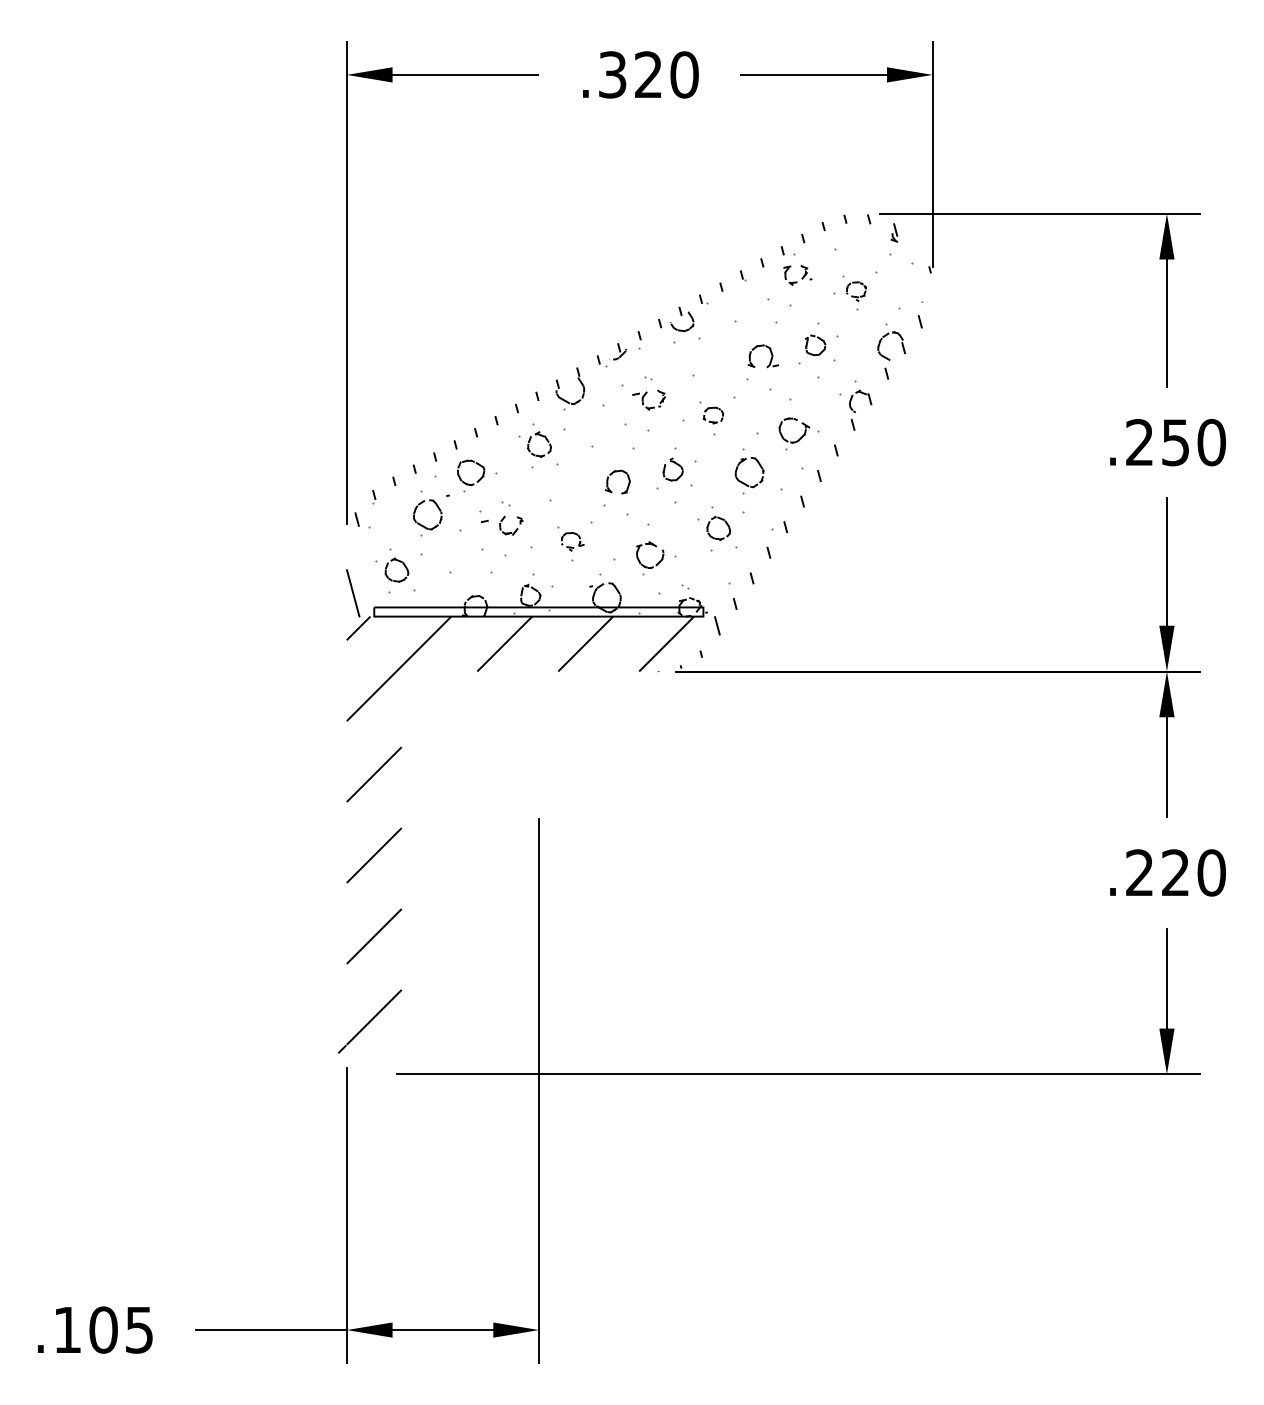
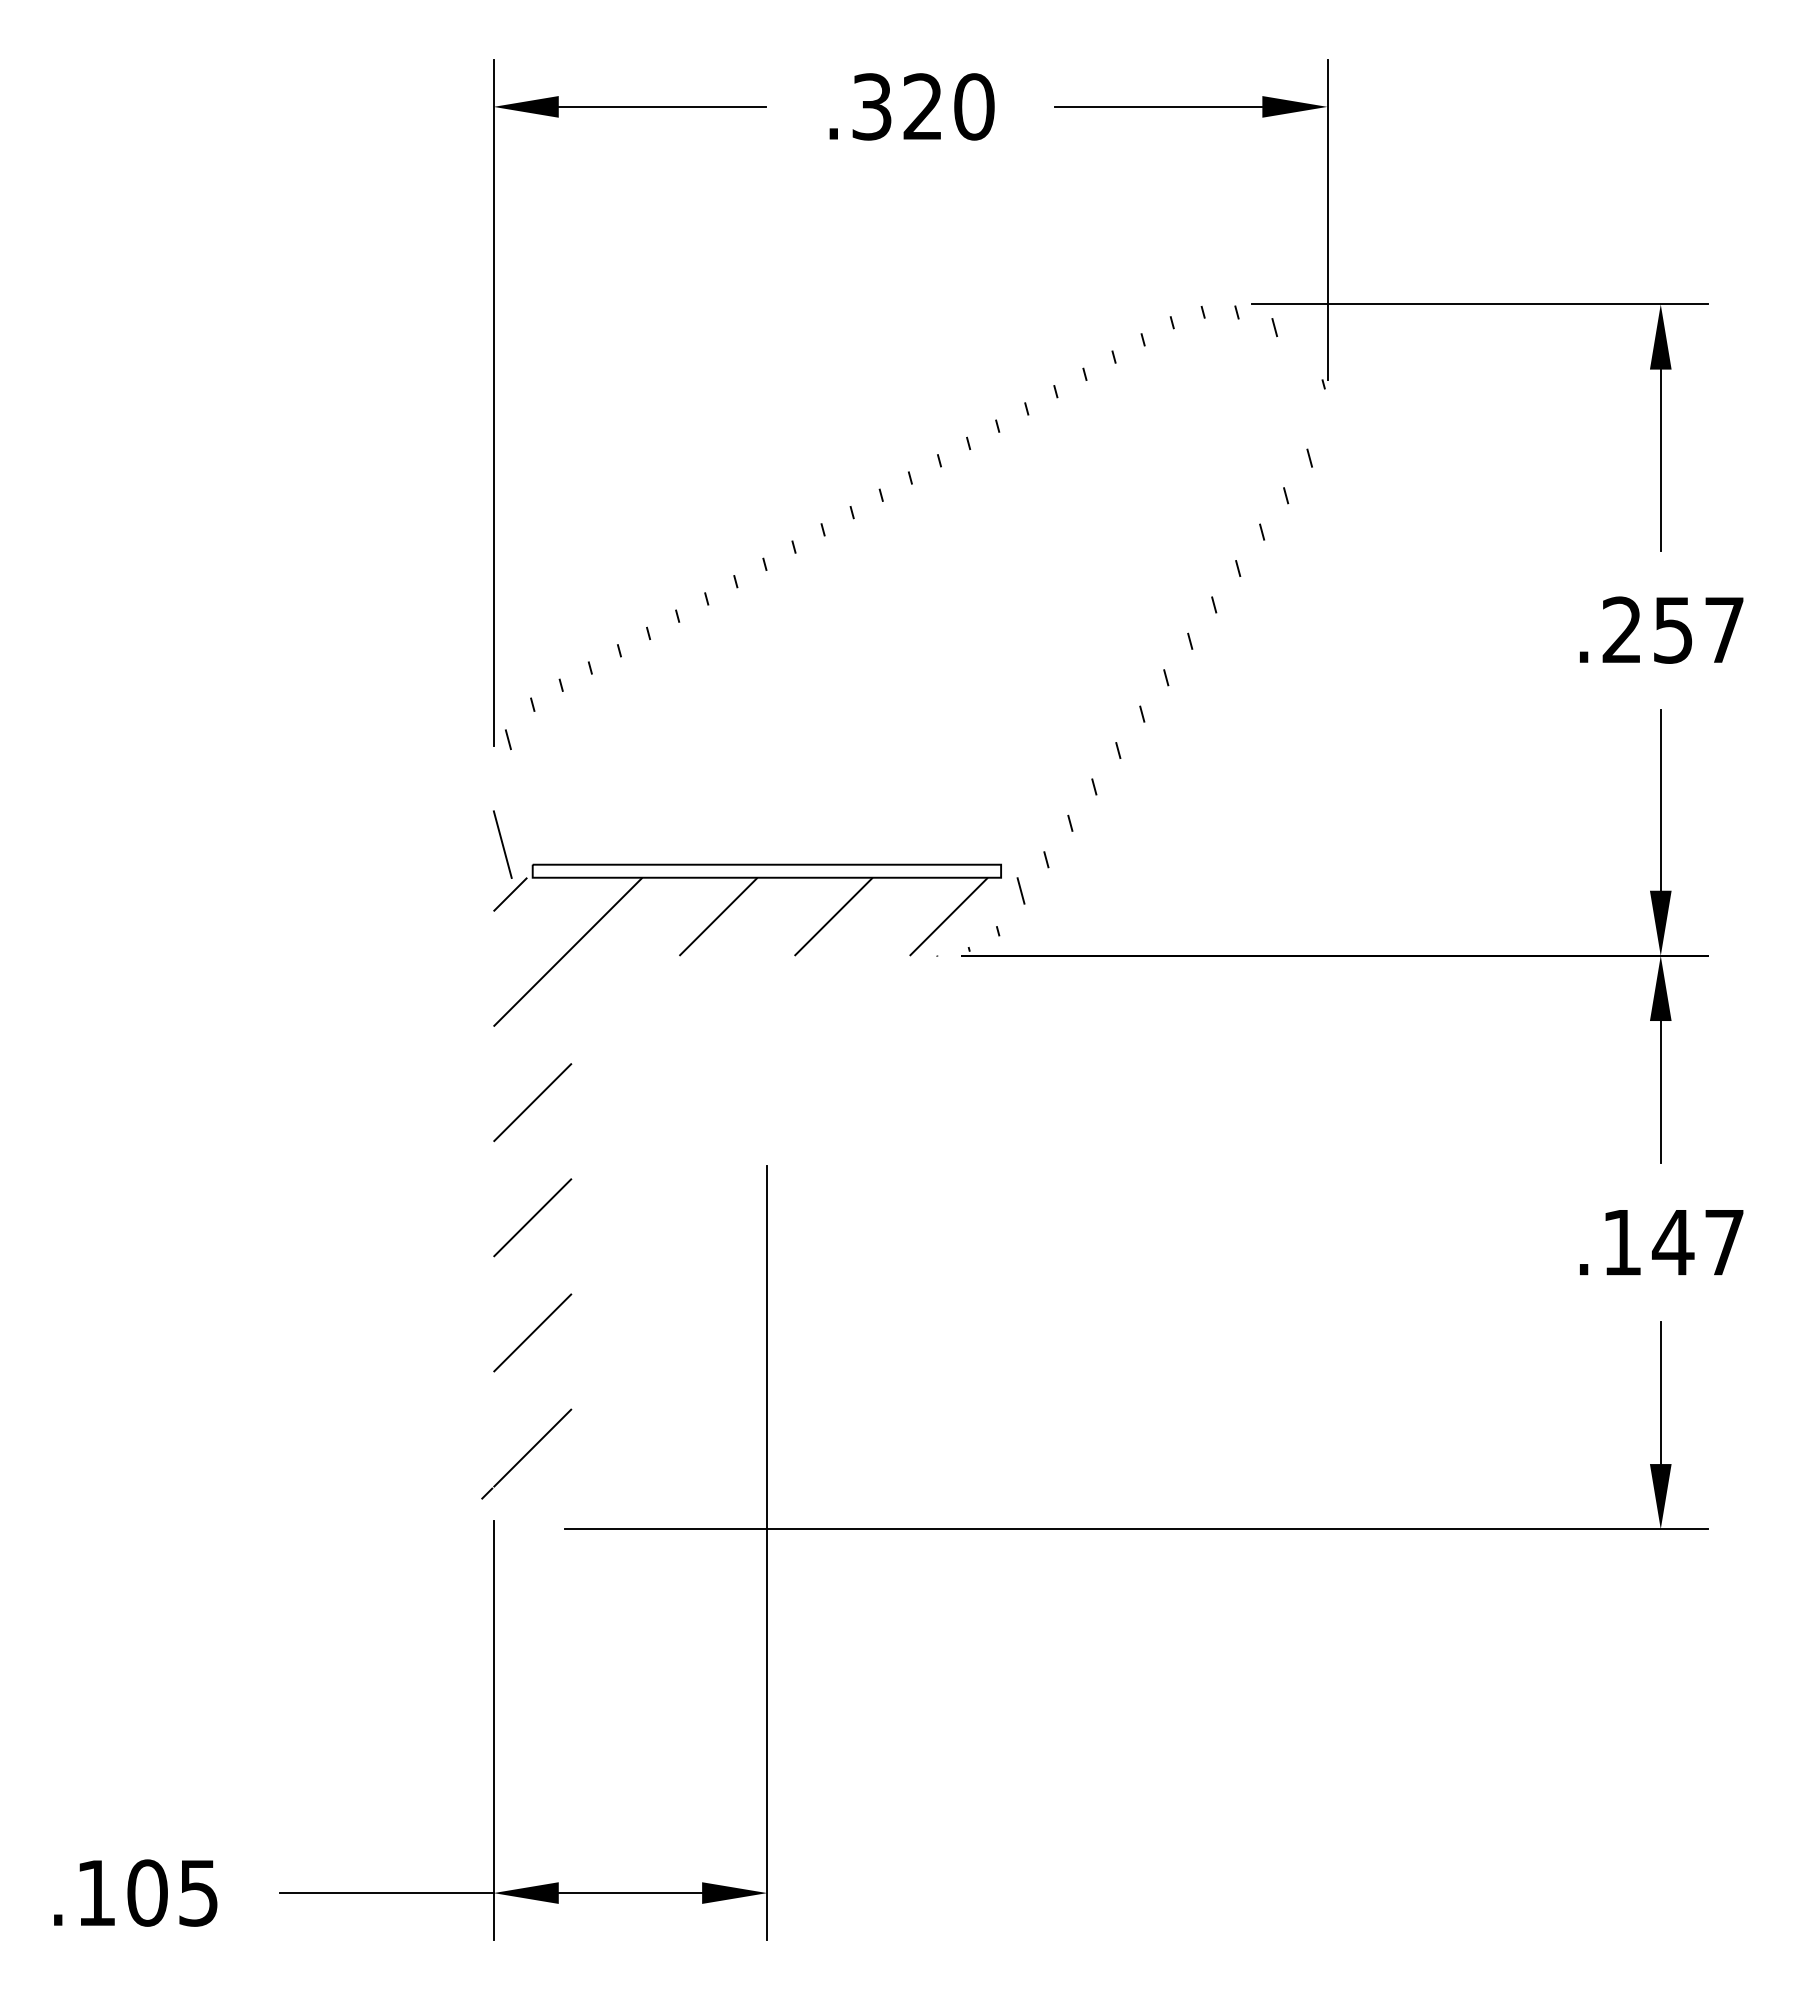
hatch: (645, 424) -> (918, 604), removed
text: (1211, 442) -> (1724, 629), .250 -> .257
text: (1175, 872) -> (1673, 1242), .220 -> .147

